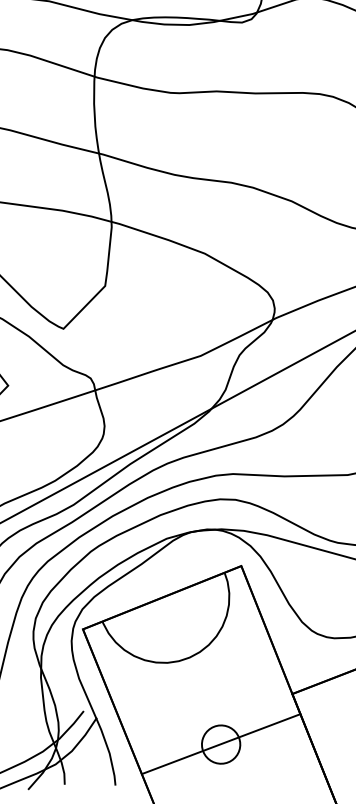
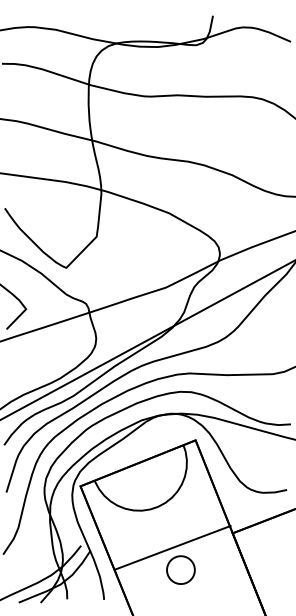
line: (220, 743) -> (172, 547), moved

